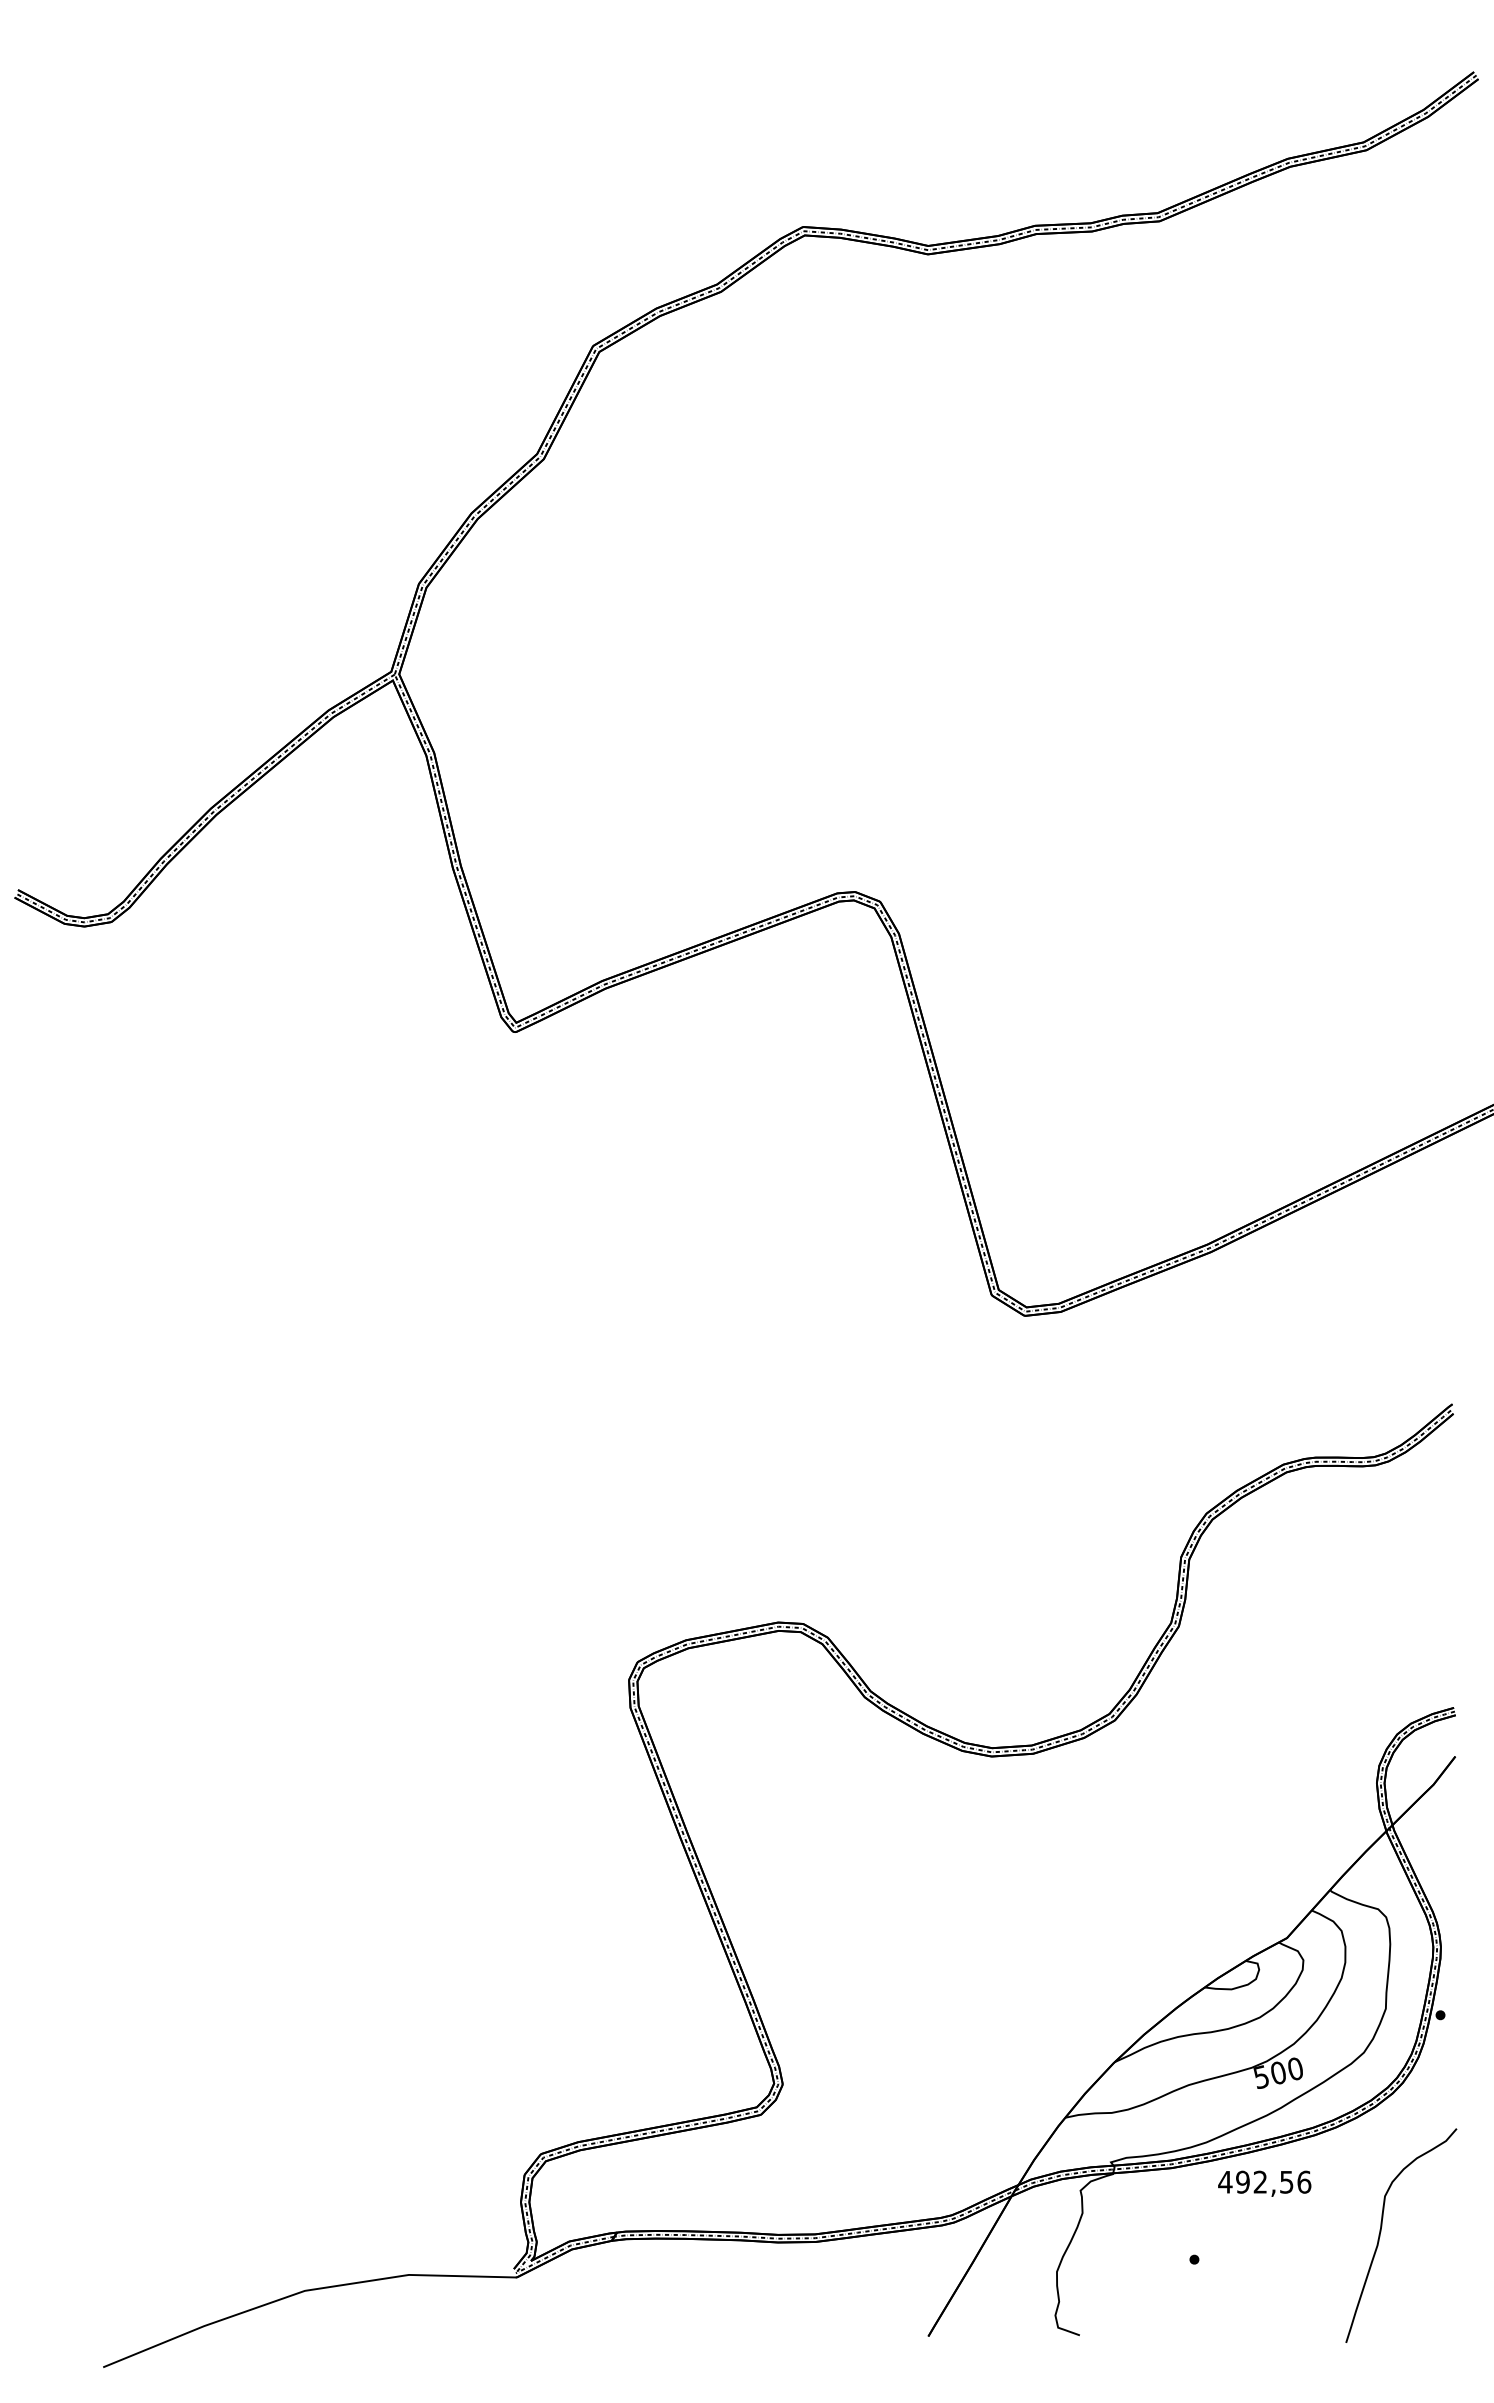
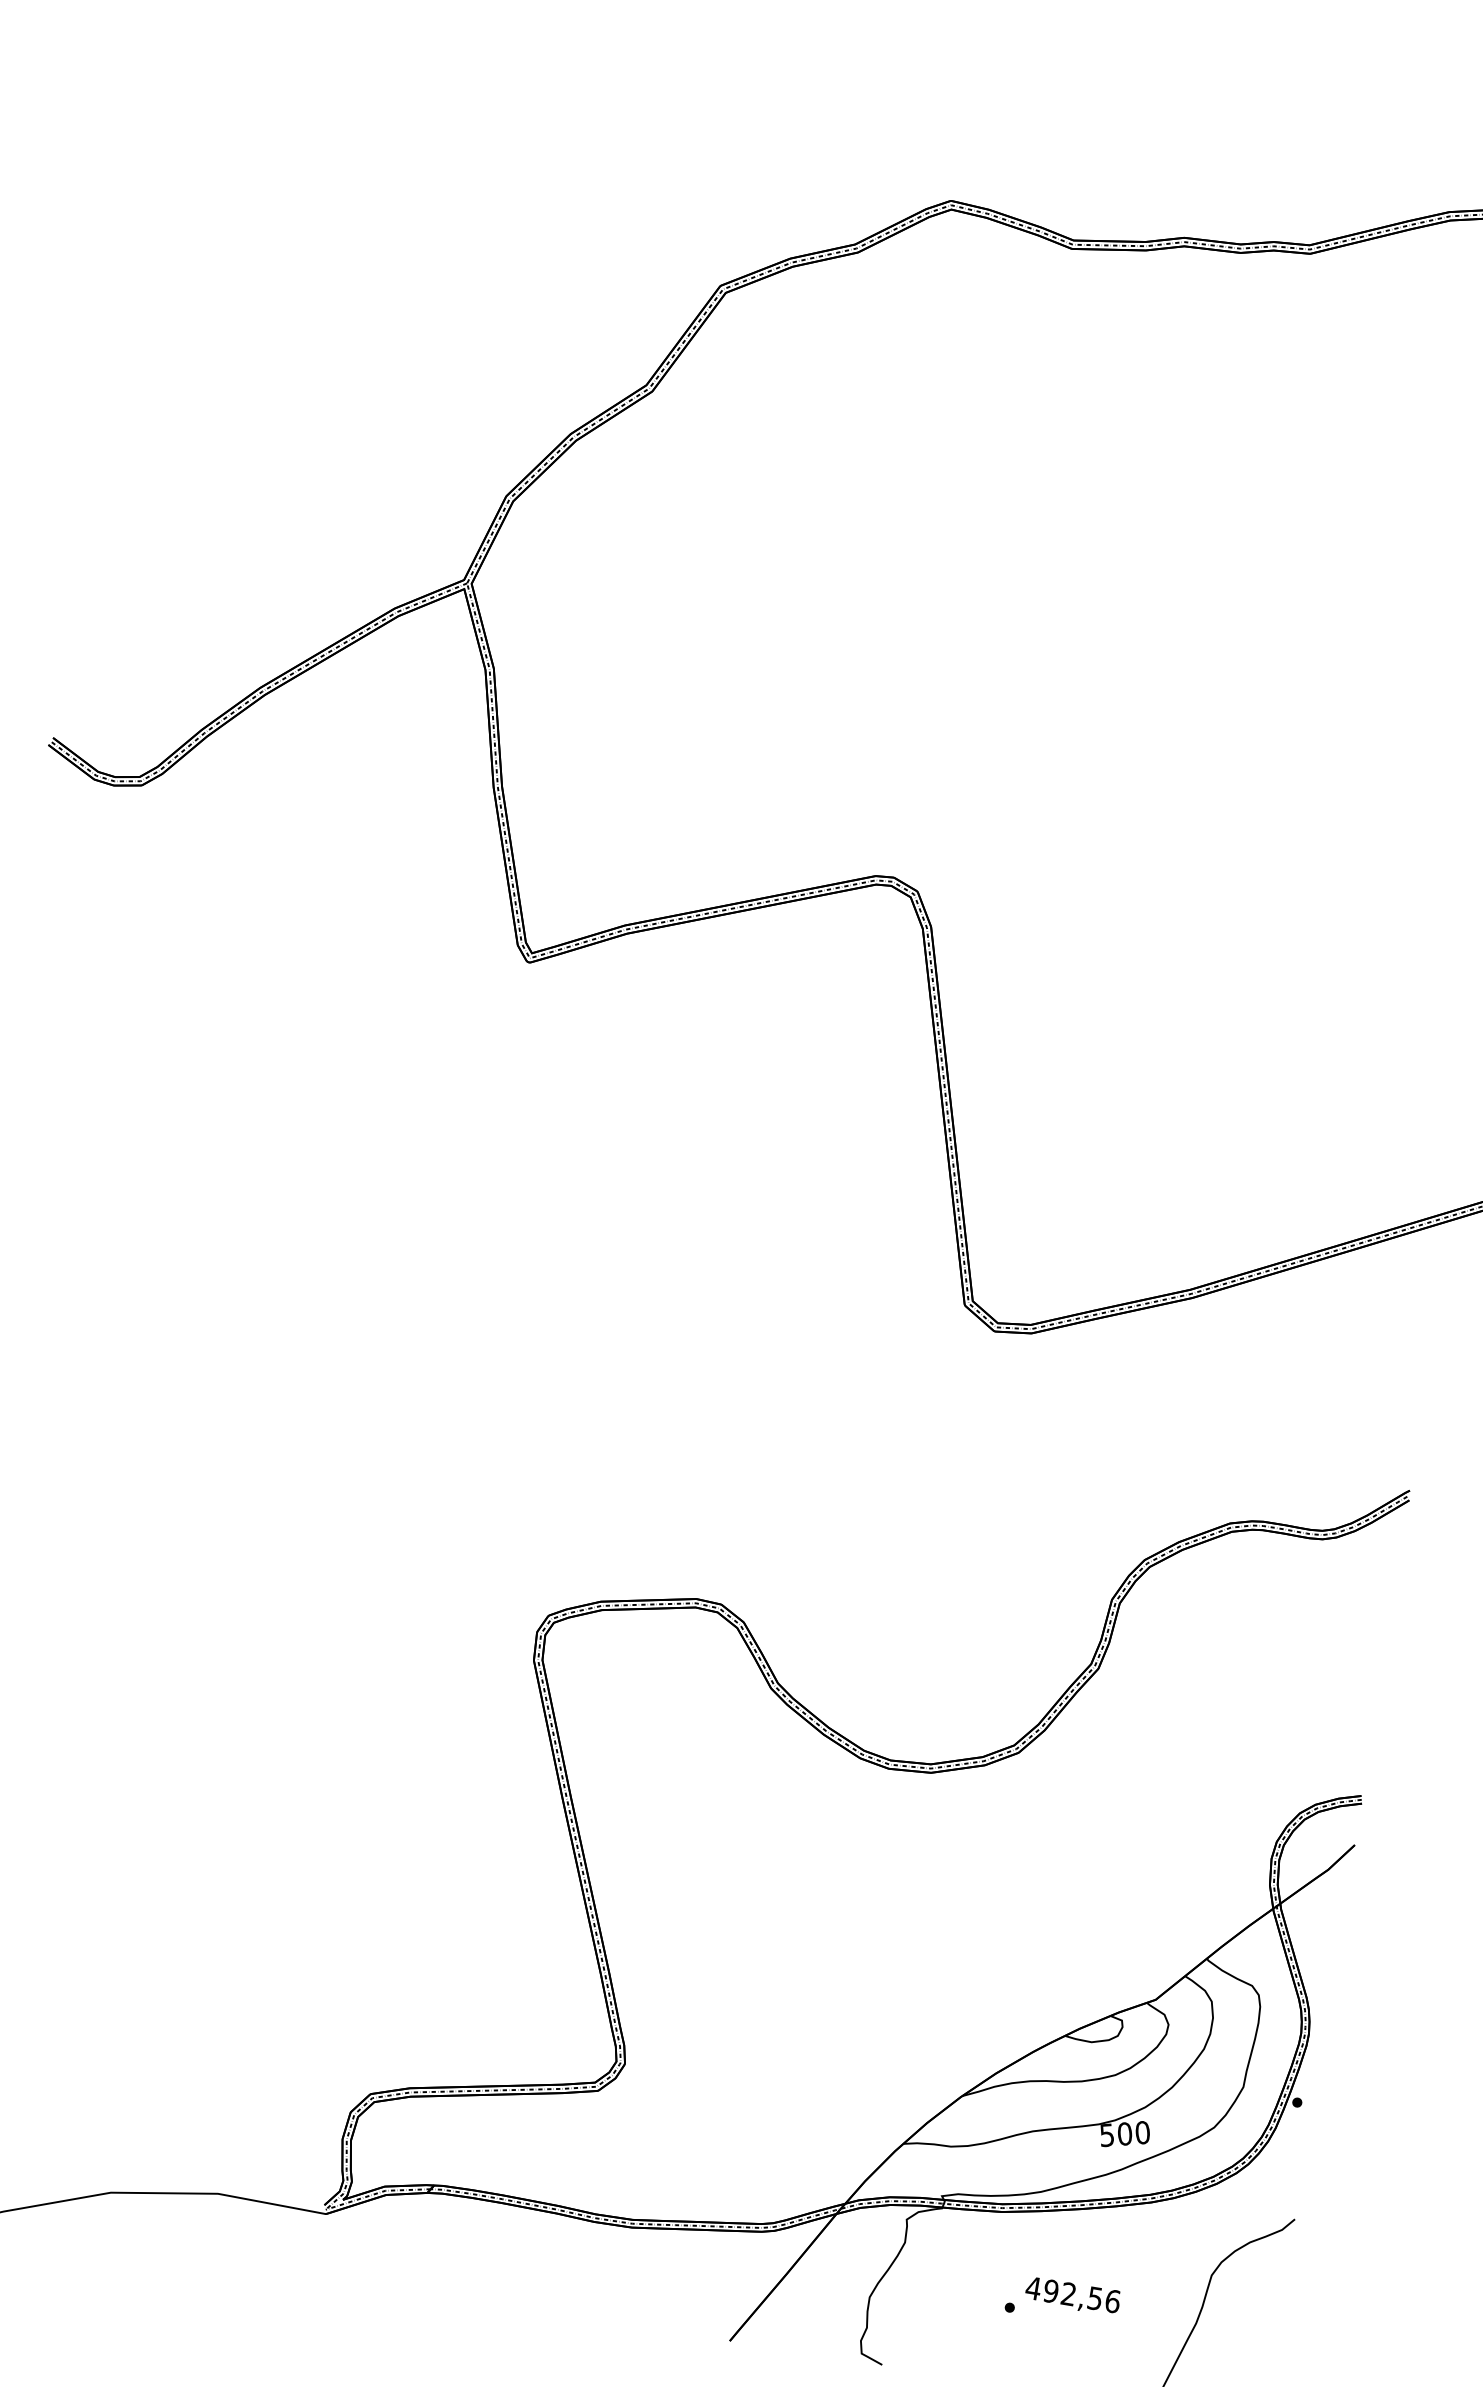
text: (1264, 2183) -> (1072, 2296), moved

